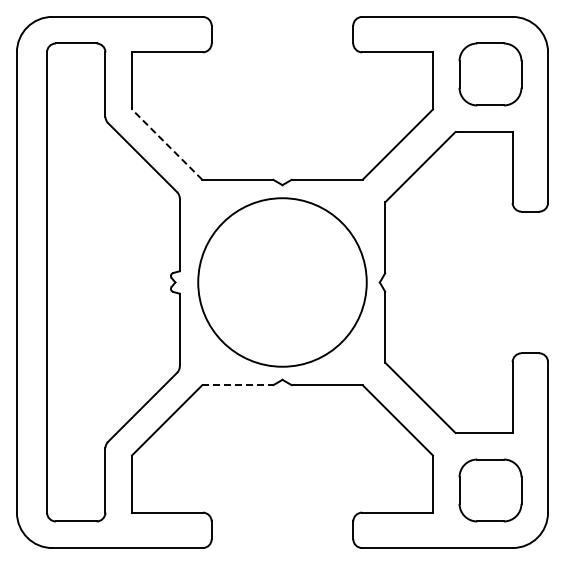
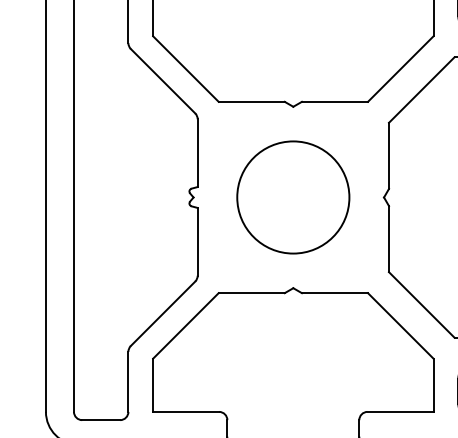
line: (167, 144) -> (186, 68), dashed -> solid
circle: (282, 282) -> (293, 197), size x0.71
line: (238, 385) -> (252, 293), dashed -> solid

